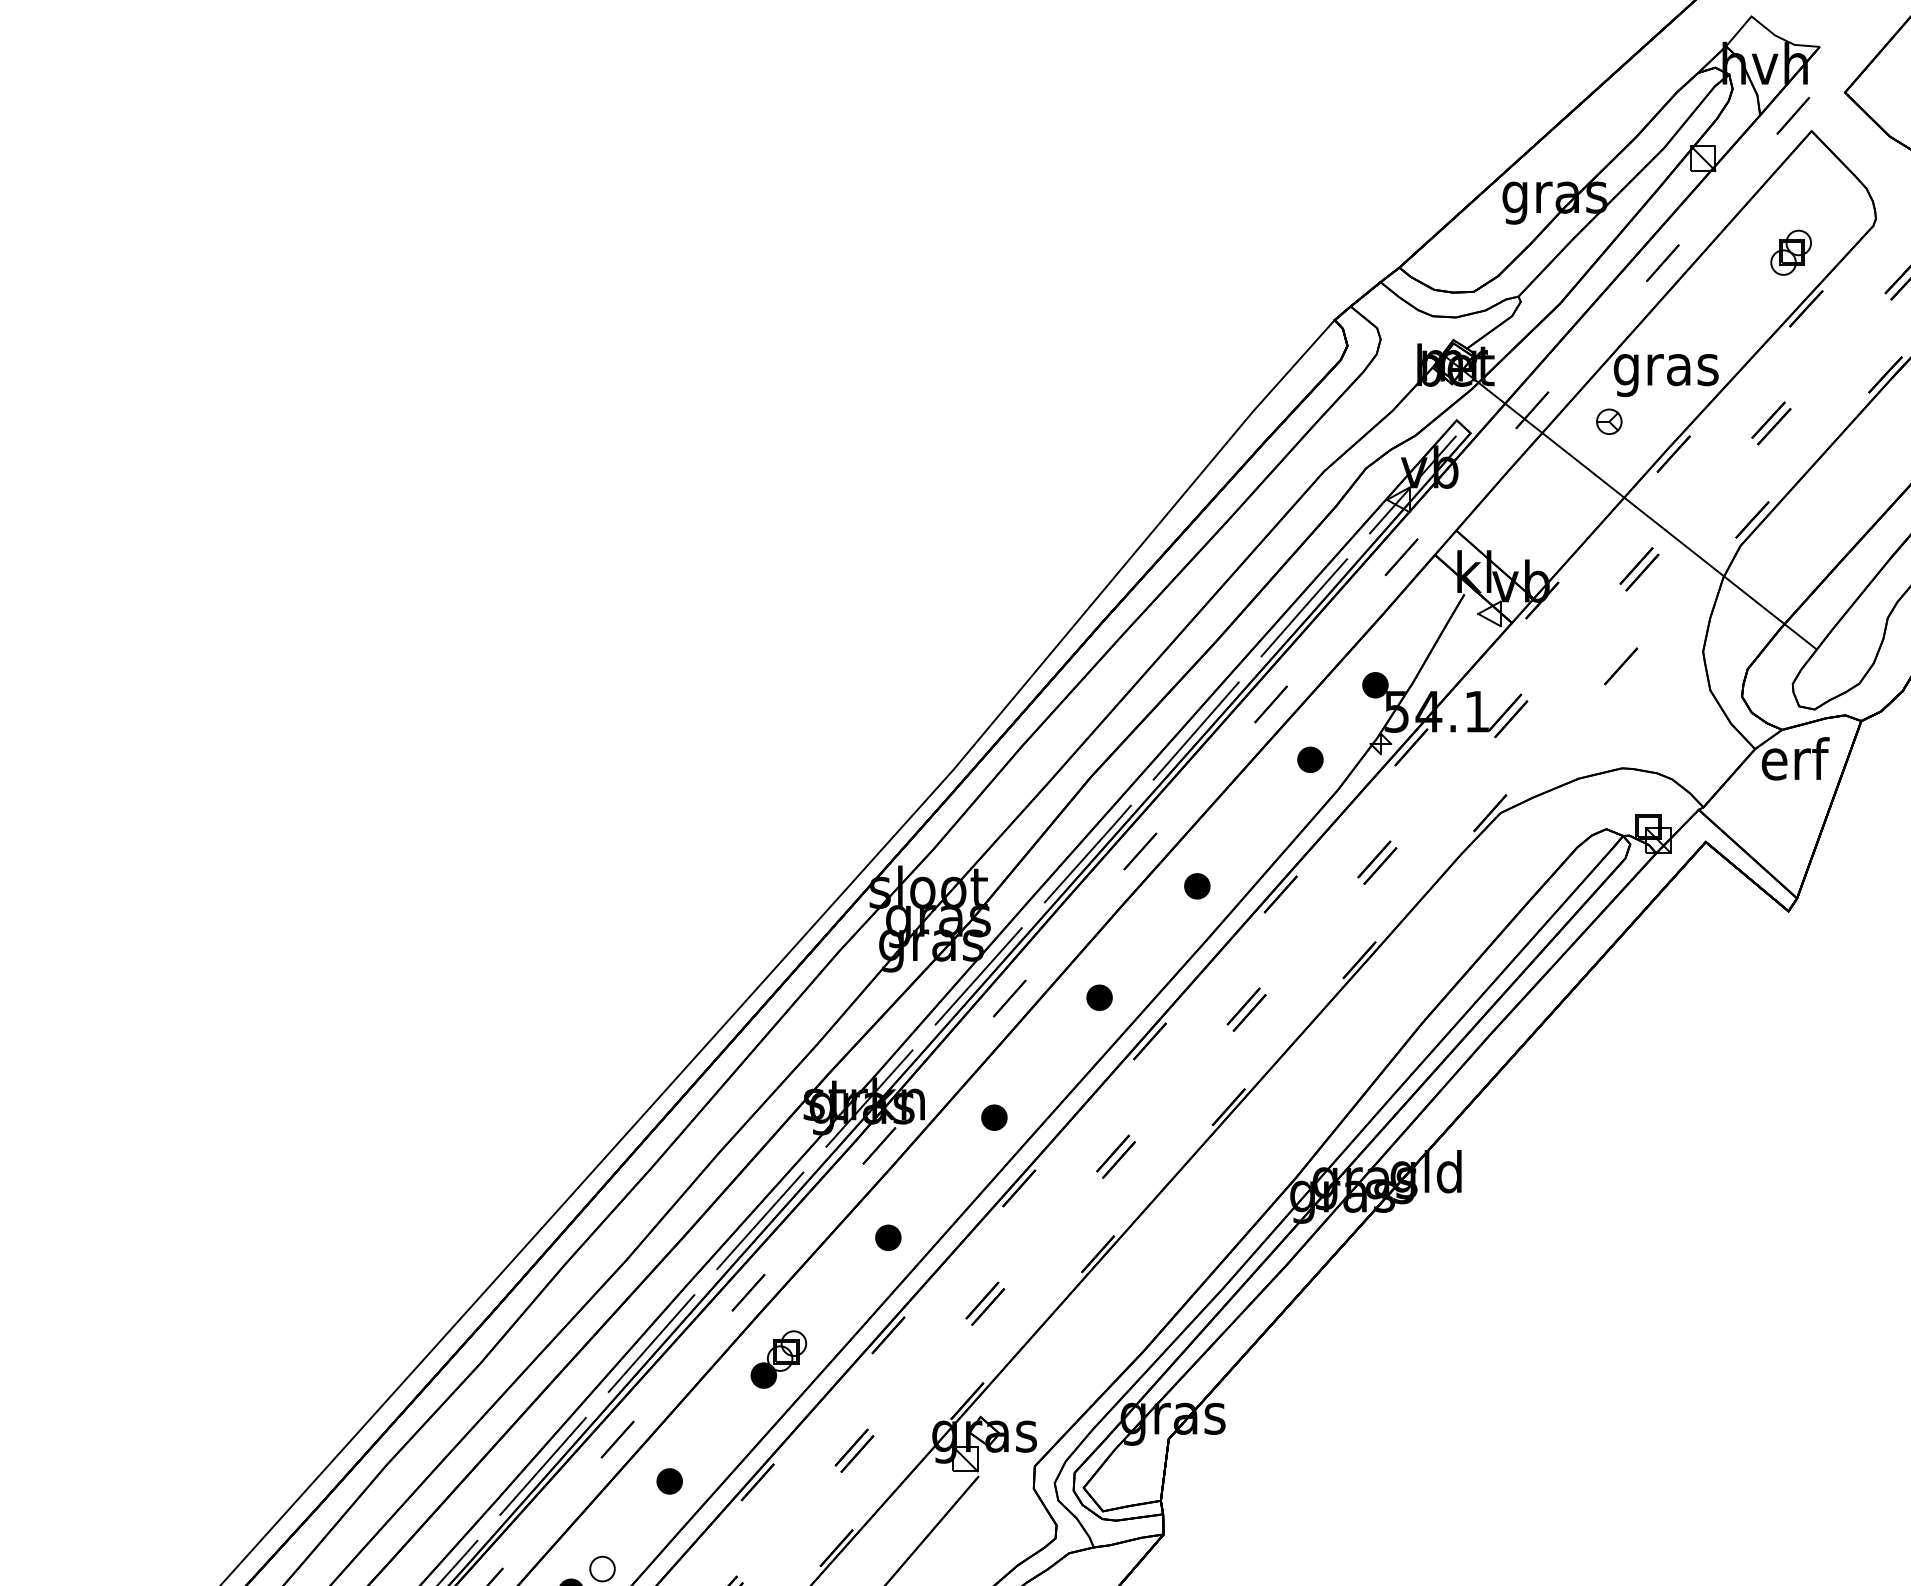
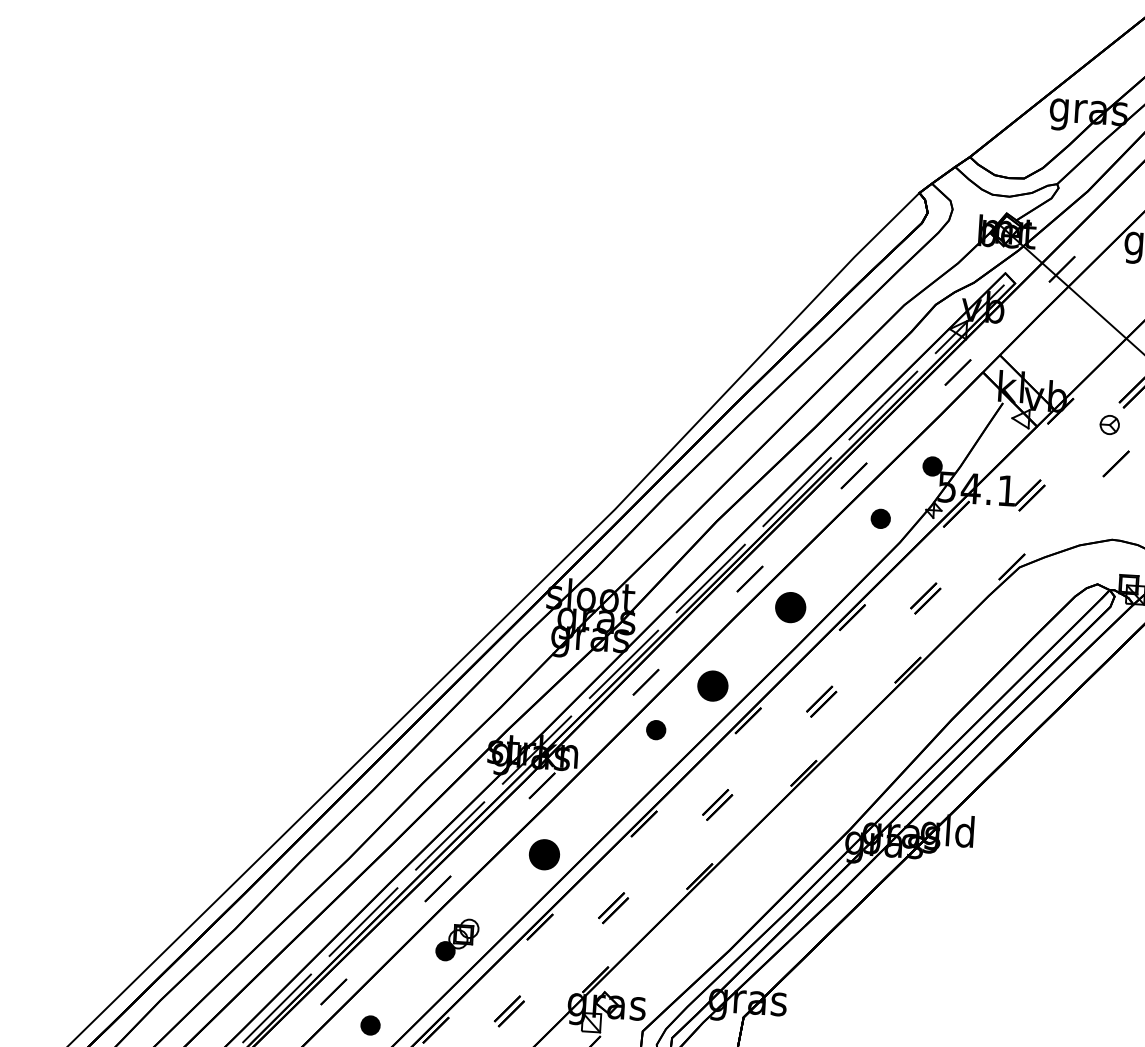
part: (1609, 421) -> (1109, 424), moved
part: (1197, 886) -> (790, 607), size x1.6
part: (1099, 997) -> (712, 685), size x1.6
part: (994, 1117) -> (656, 729), moved
part: (888, 1237) -> (544, 854), size x1.6

